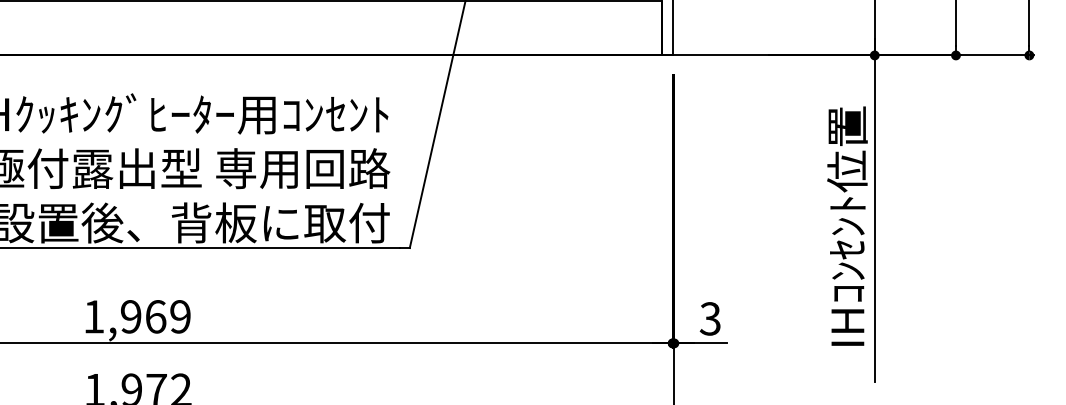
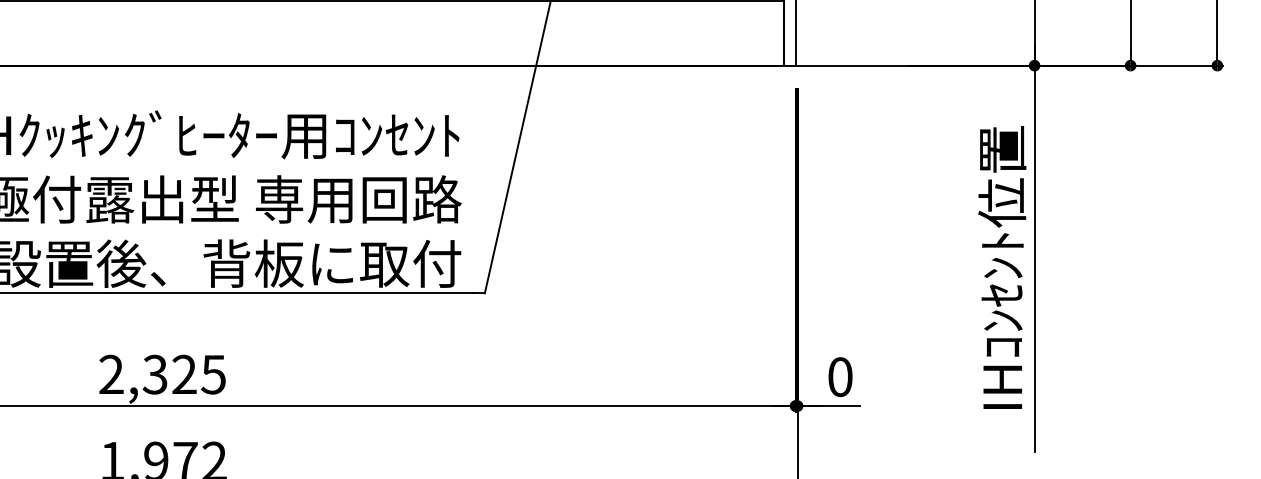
text: (137, 316) -> (162, 374), 1,969 -> 2,325
text: (709, 318) -> (839, 376), 3 -> 0

